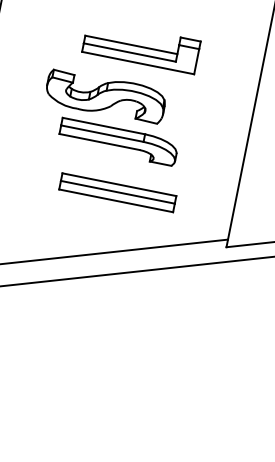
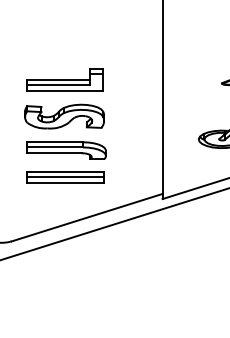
part: (140, 45) -> (64, 79), moved
part: (118, 141) -> (66, 150), moved
part: (117, 192) -> (65, 177), moved

